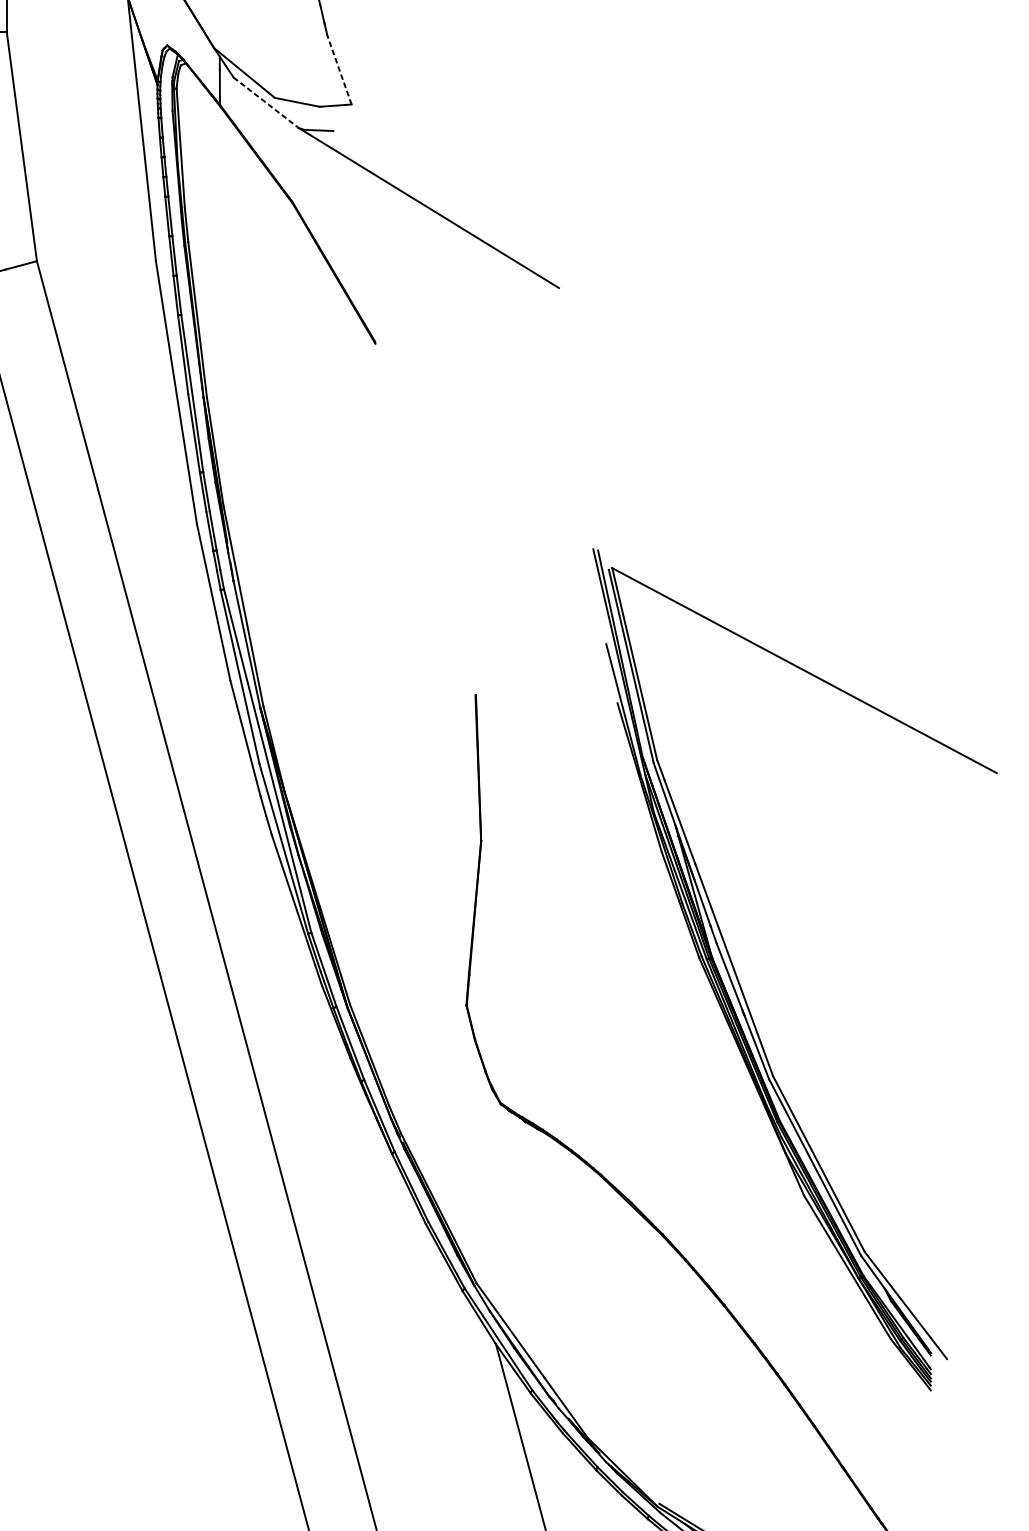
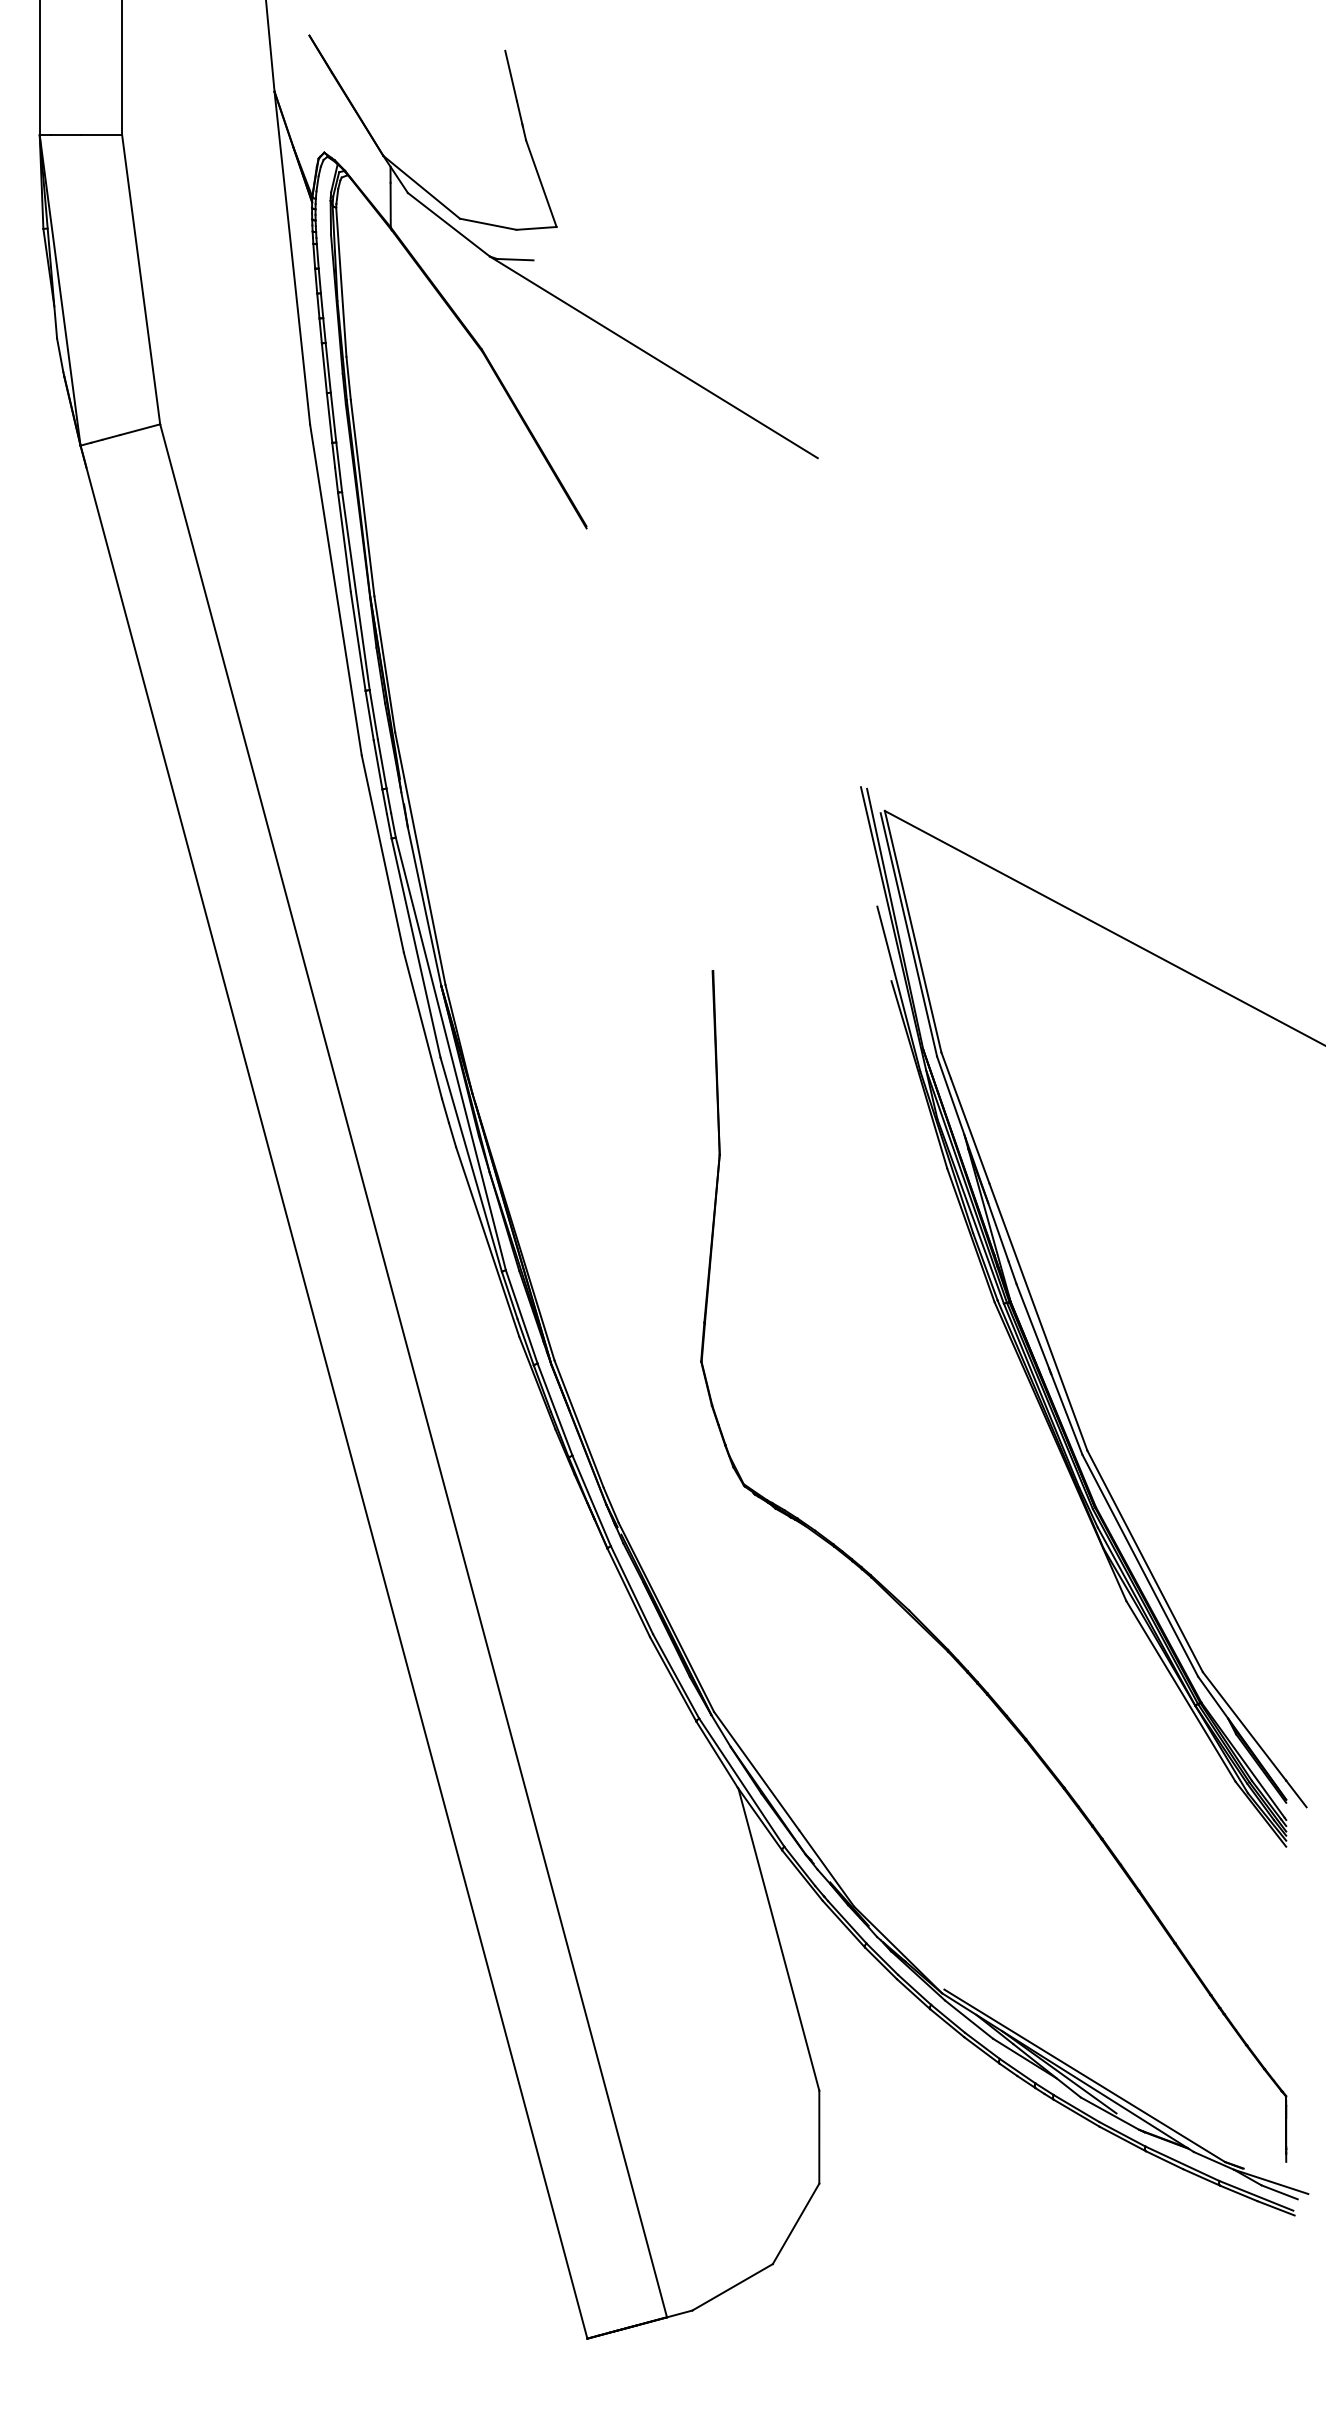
line: (339, 69) -> (541, 183), dashed -> solid
line: (265, 102) -> (448, 224), dashed -> solid

